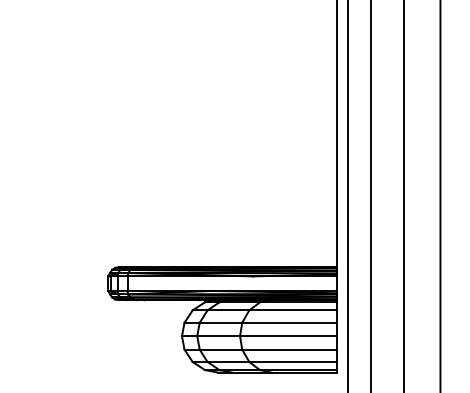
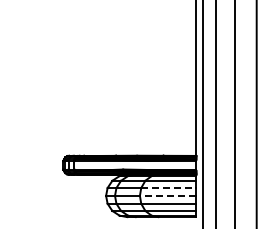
line: (289, 323) -> (168, 188), solid -> dashed
line: (287, 335) -> (167, 195), solid -> dashed

